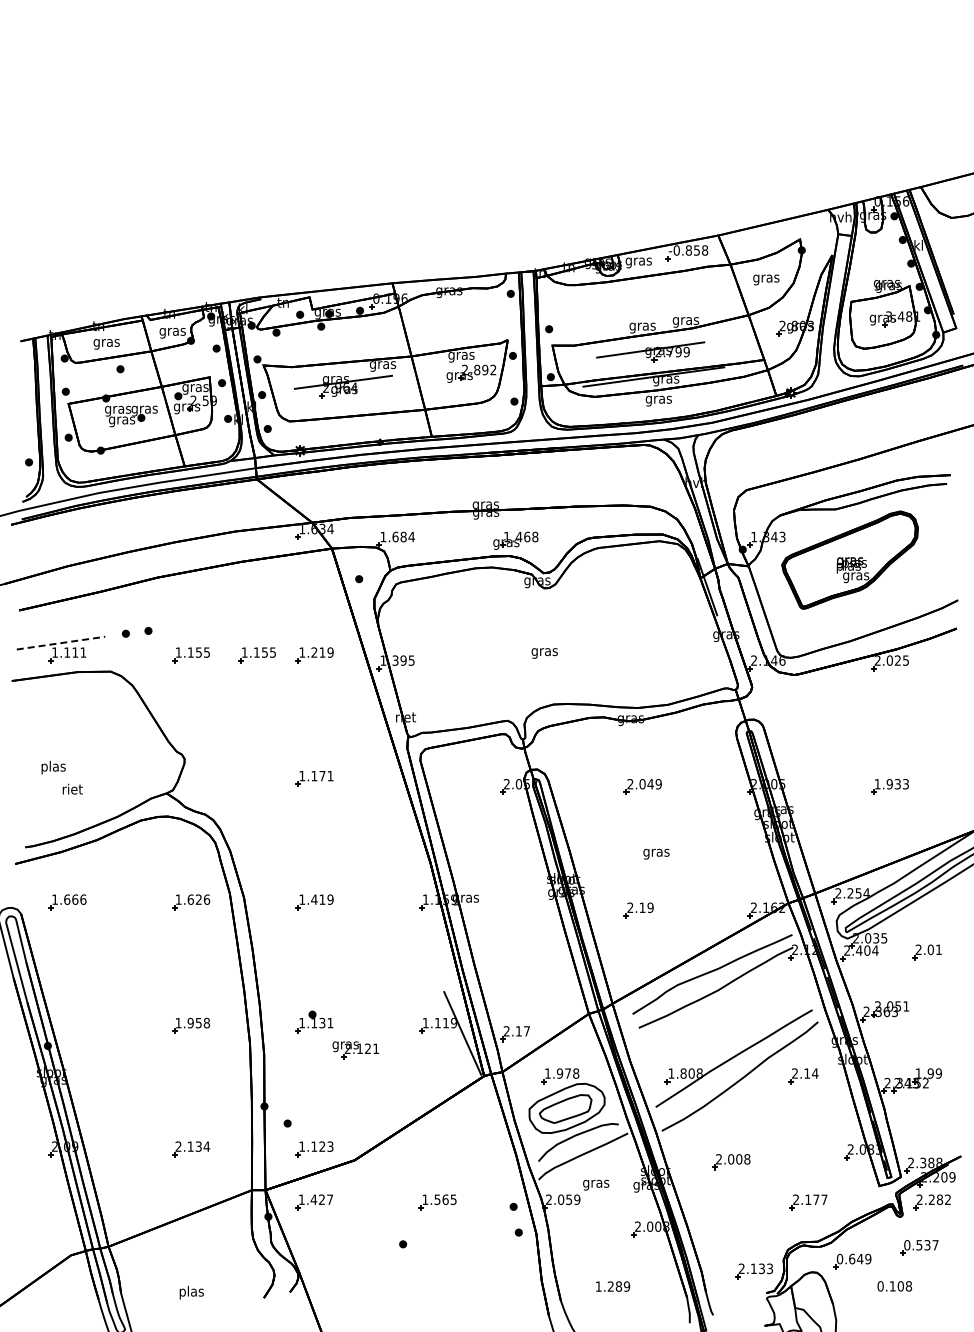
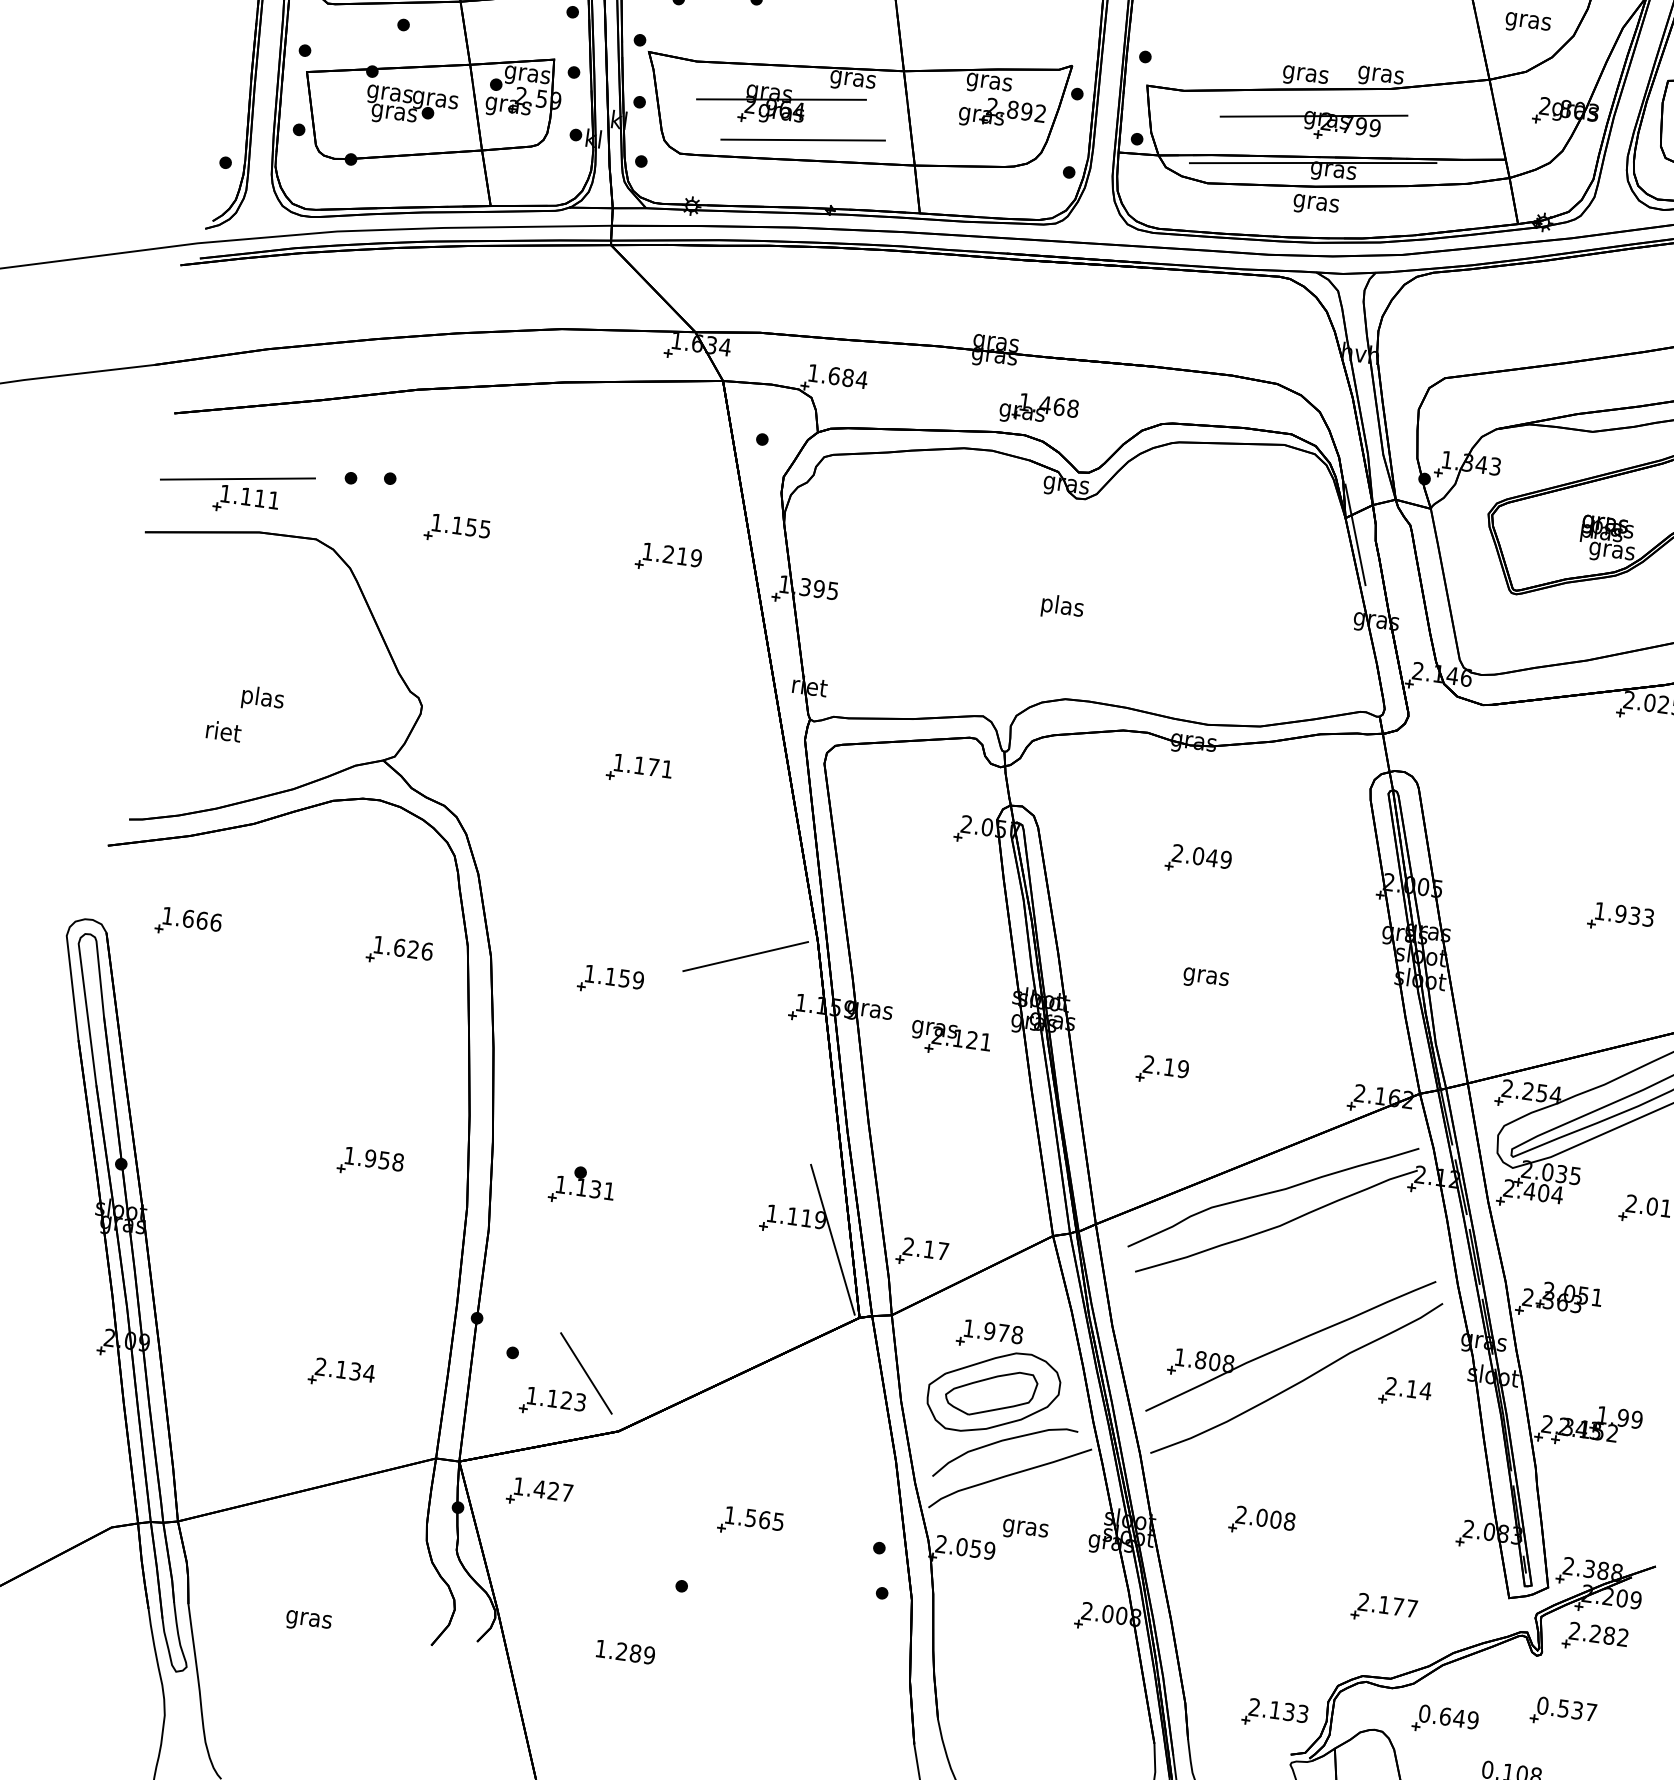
line: (359, 403) -> (803, 139), added
line: (61, 643) -> (238, 479), dashed -> solid
text: (544, 651) -> (1062, 606), gras -> plas
part: (256, 655) -> (569, 545), removed
text: (53, 767) -> (262, 698), moved
line: (389, 877) -> (744, 956), added
text: (318, 899) -> (617, 977), 1.419 -> 1.159
part: (355, 1050) -> (950, 1040), moved
line: (331, 1129) -> (586, 1373), added
text: (613, 1286) -> (626, 1652), moved
text: (191, 1292) -> (308, 1619), plas -> gras

